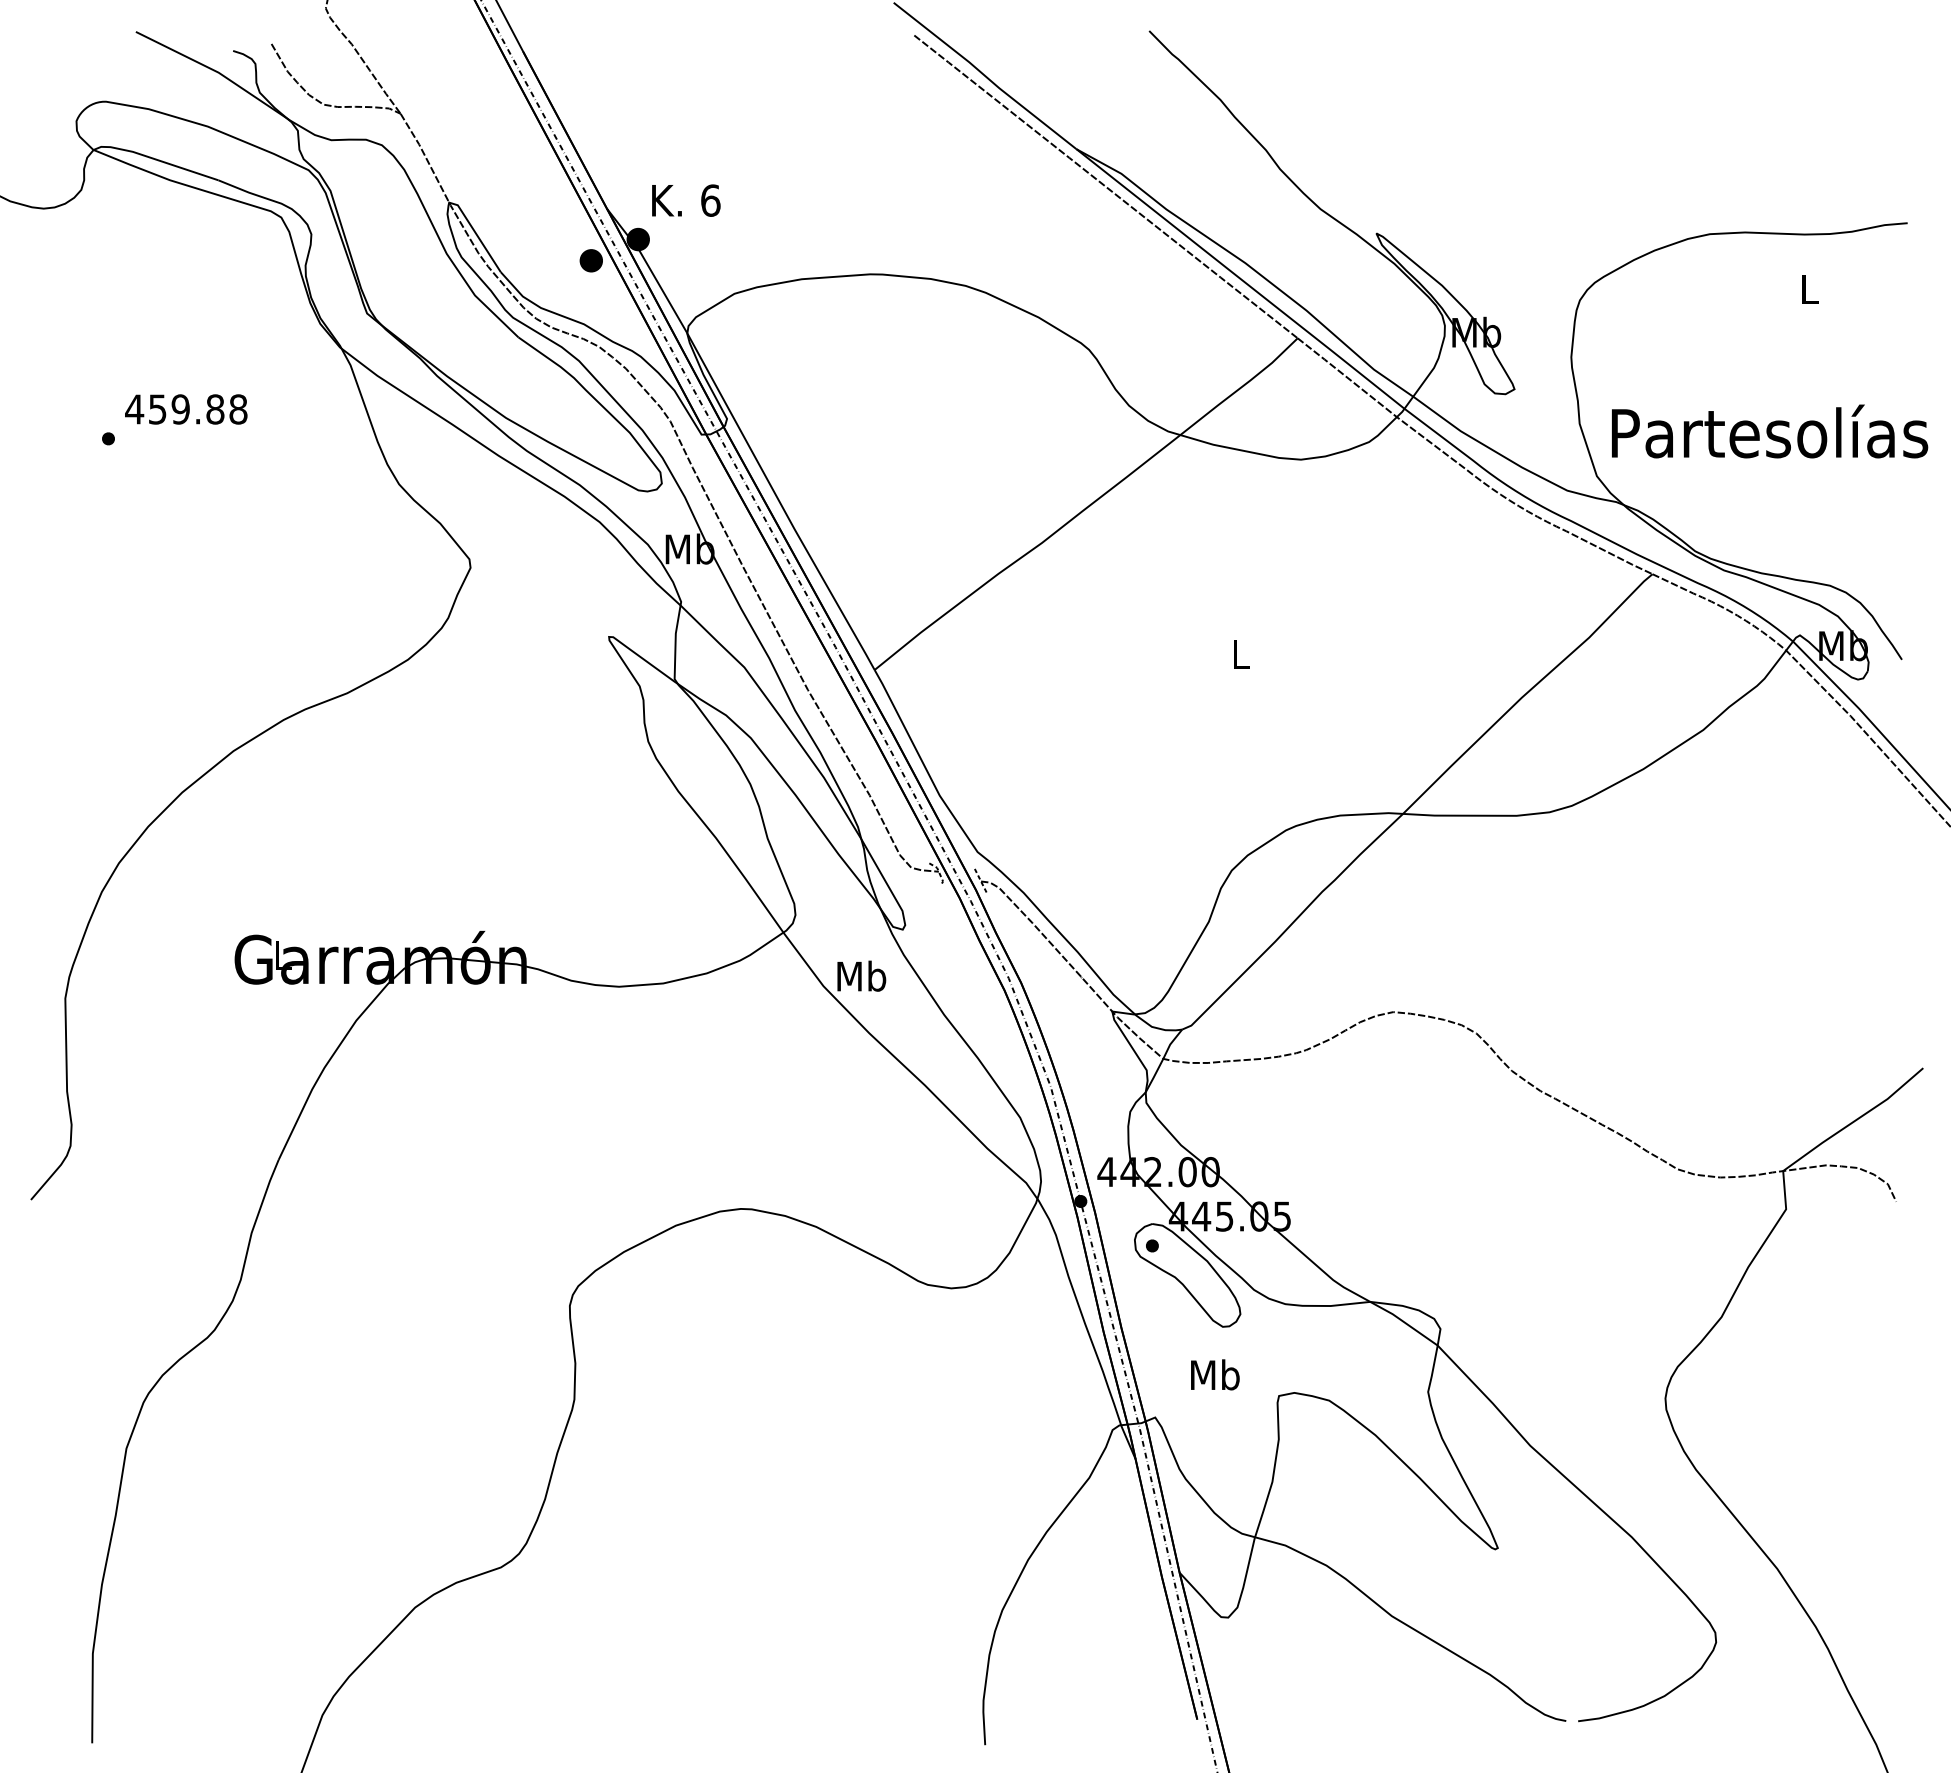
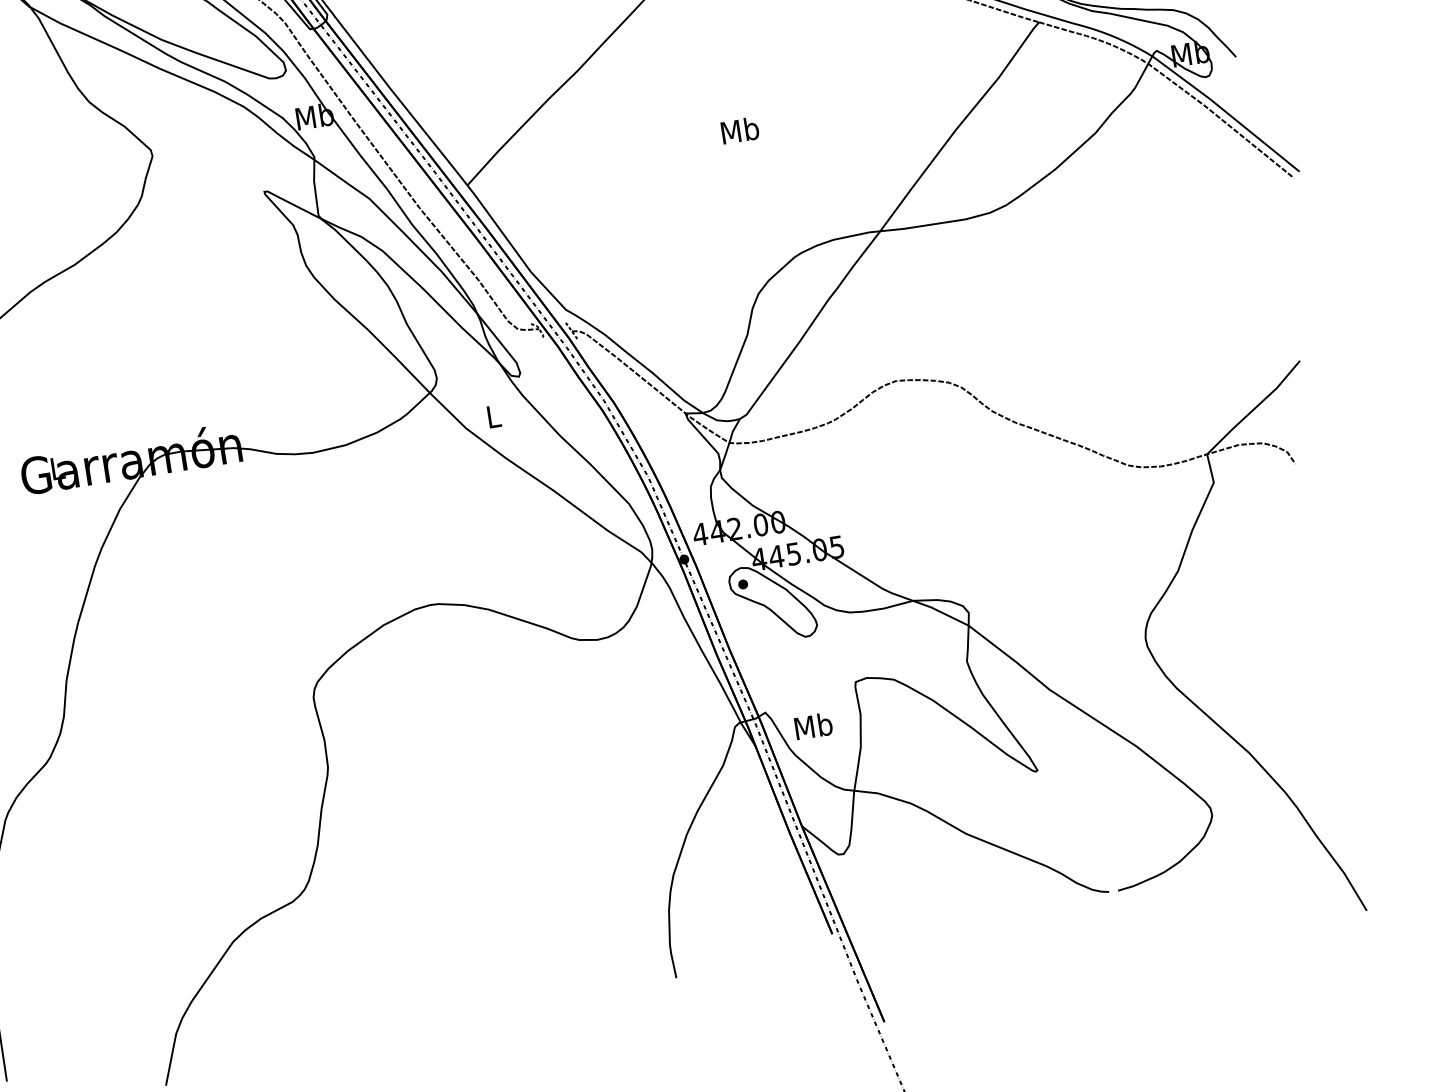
text: (1240, 653) -> (739, 130), L -> Mb
text: (861, 975) -> (493, 415), Mb -> L
text: (1215, 1374) -> (813, 725), moved

